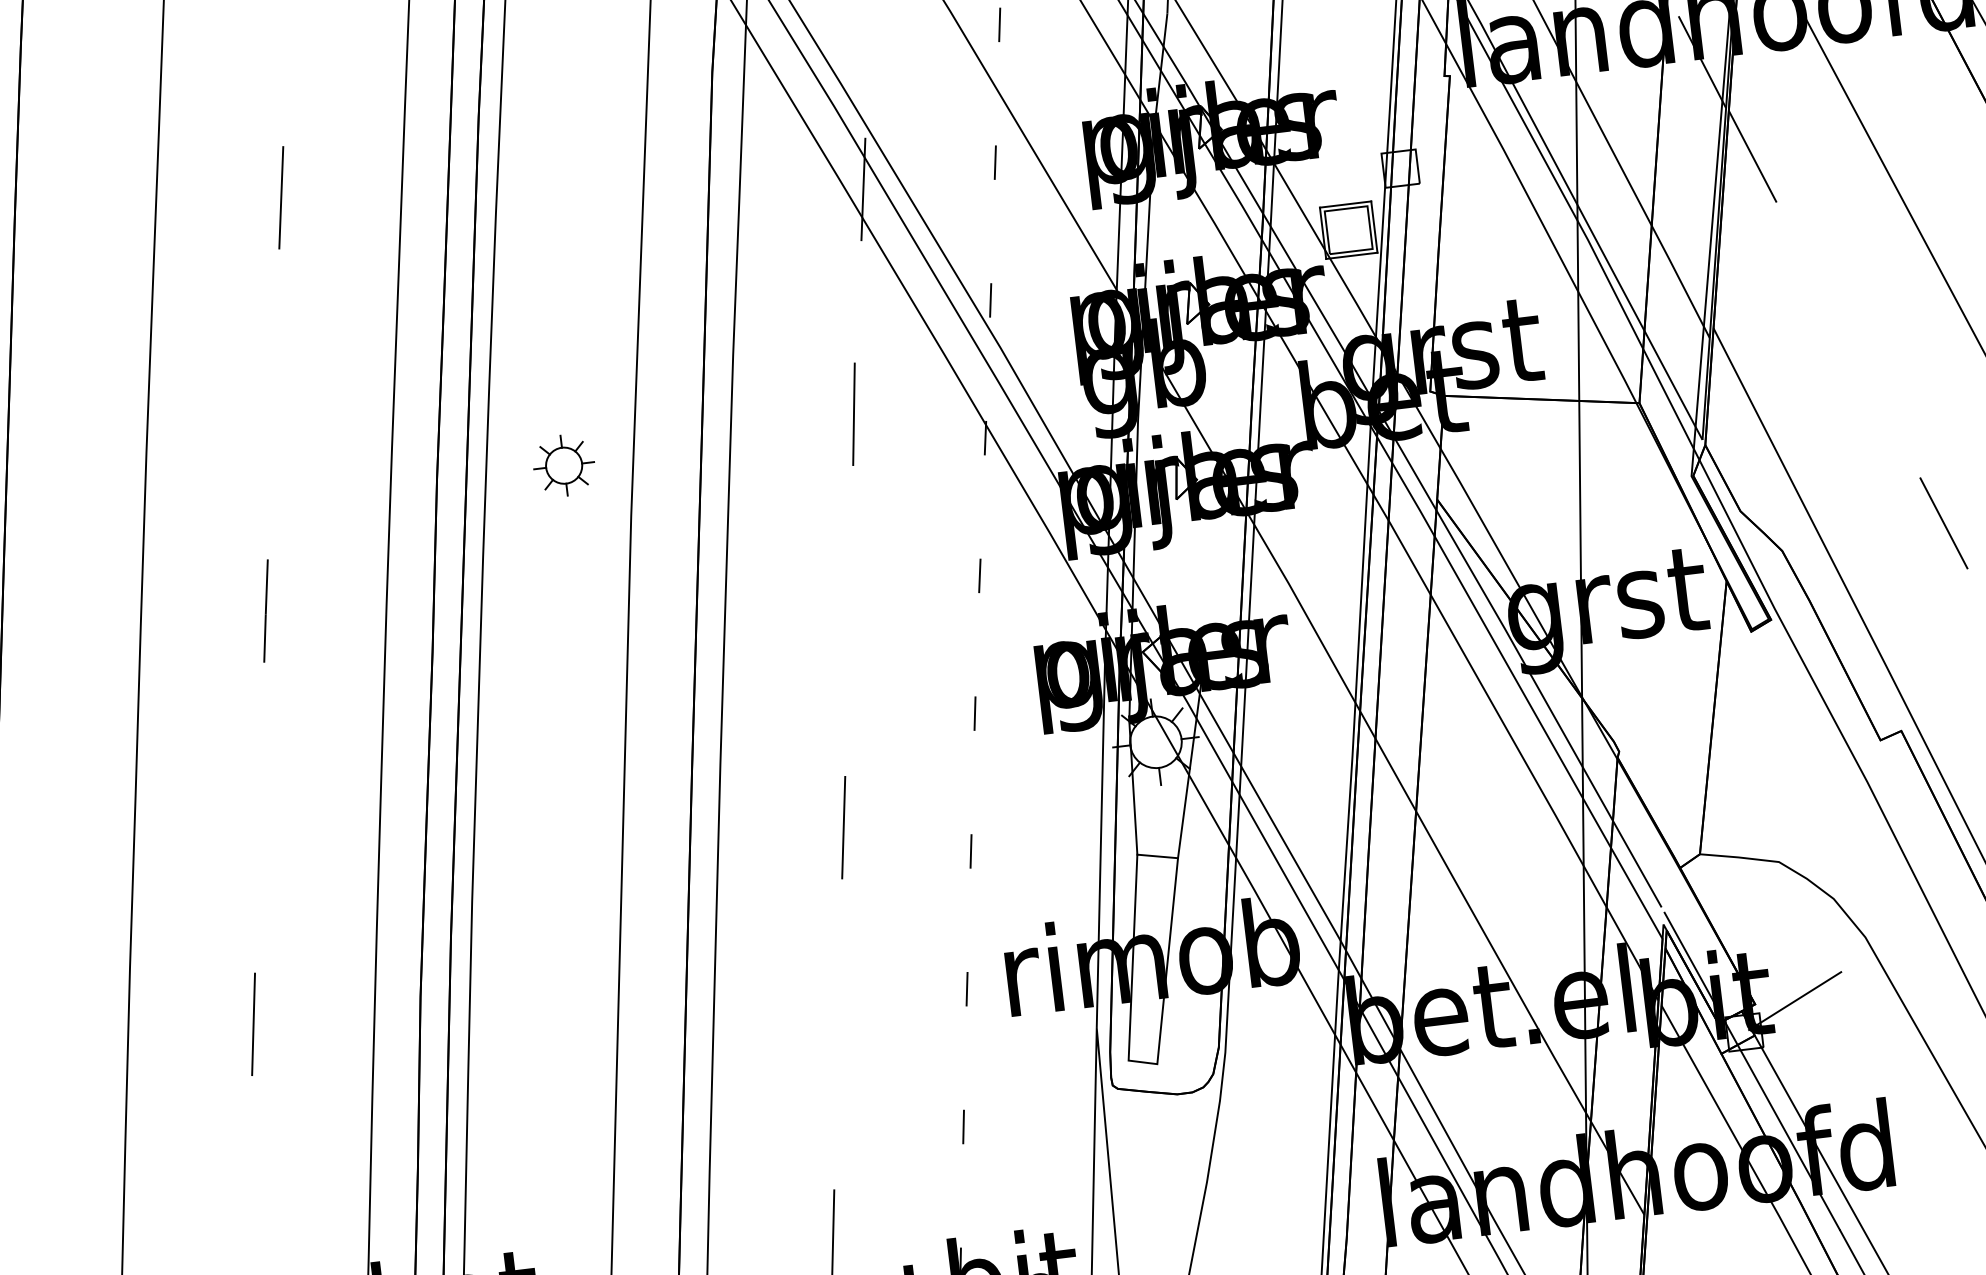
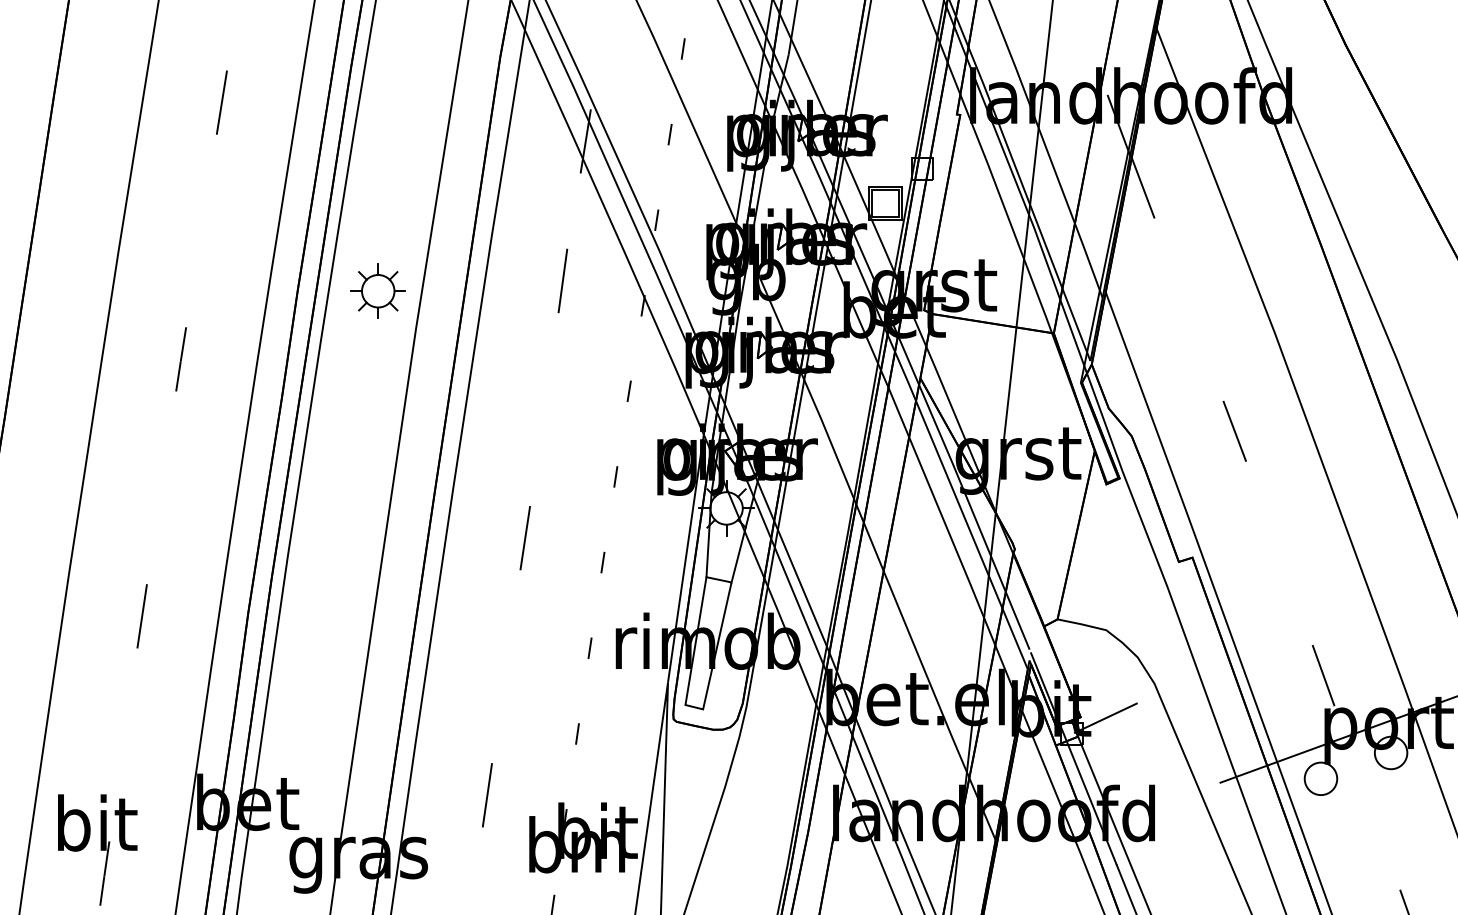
part: (562, 464) -> (377, 290), size x1.43

